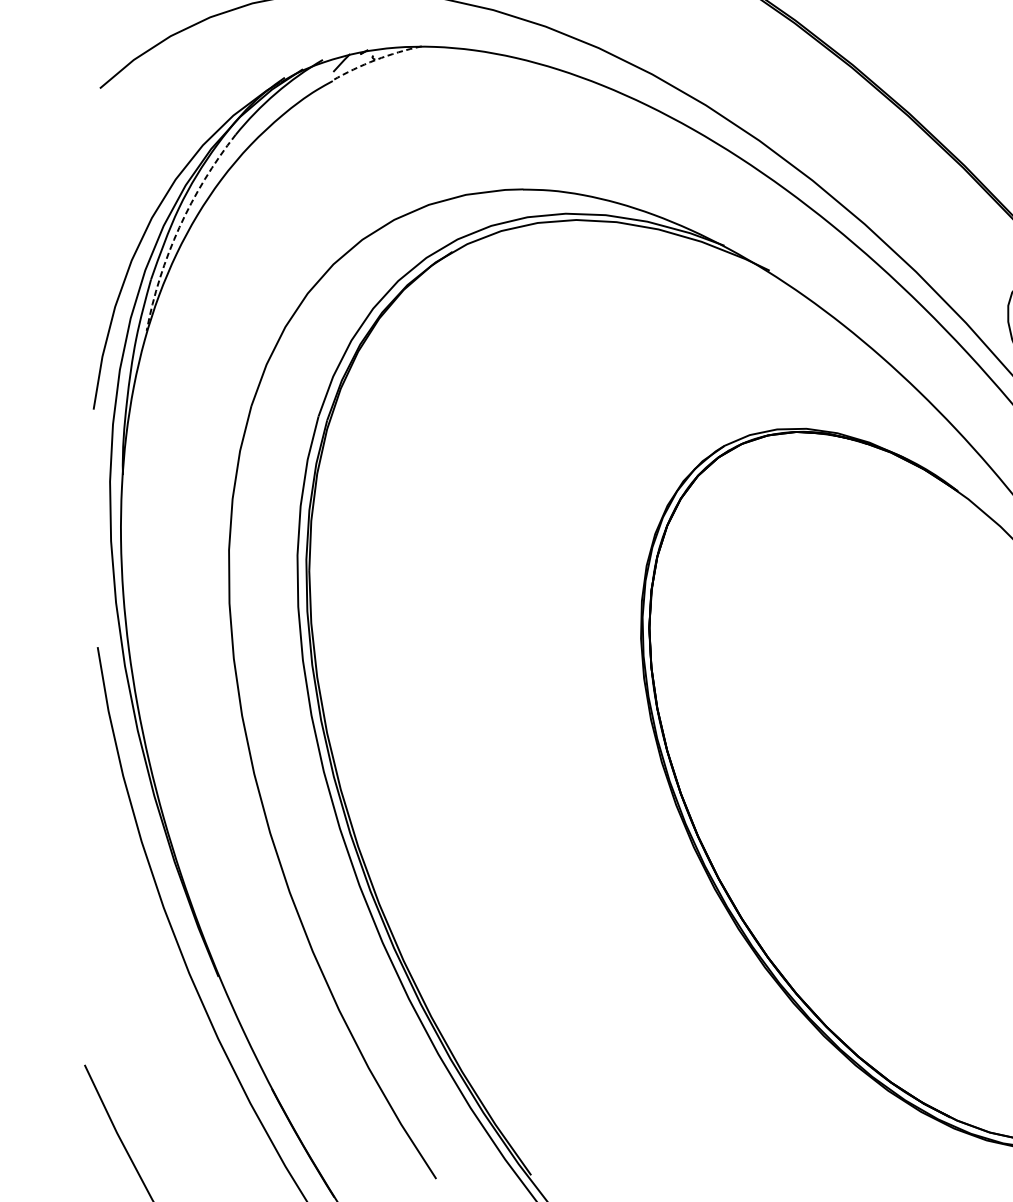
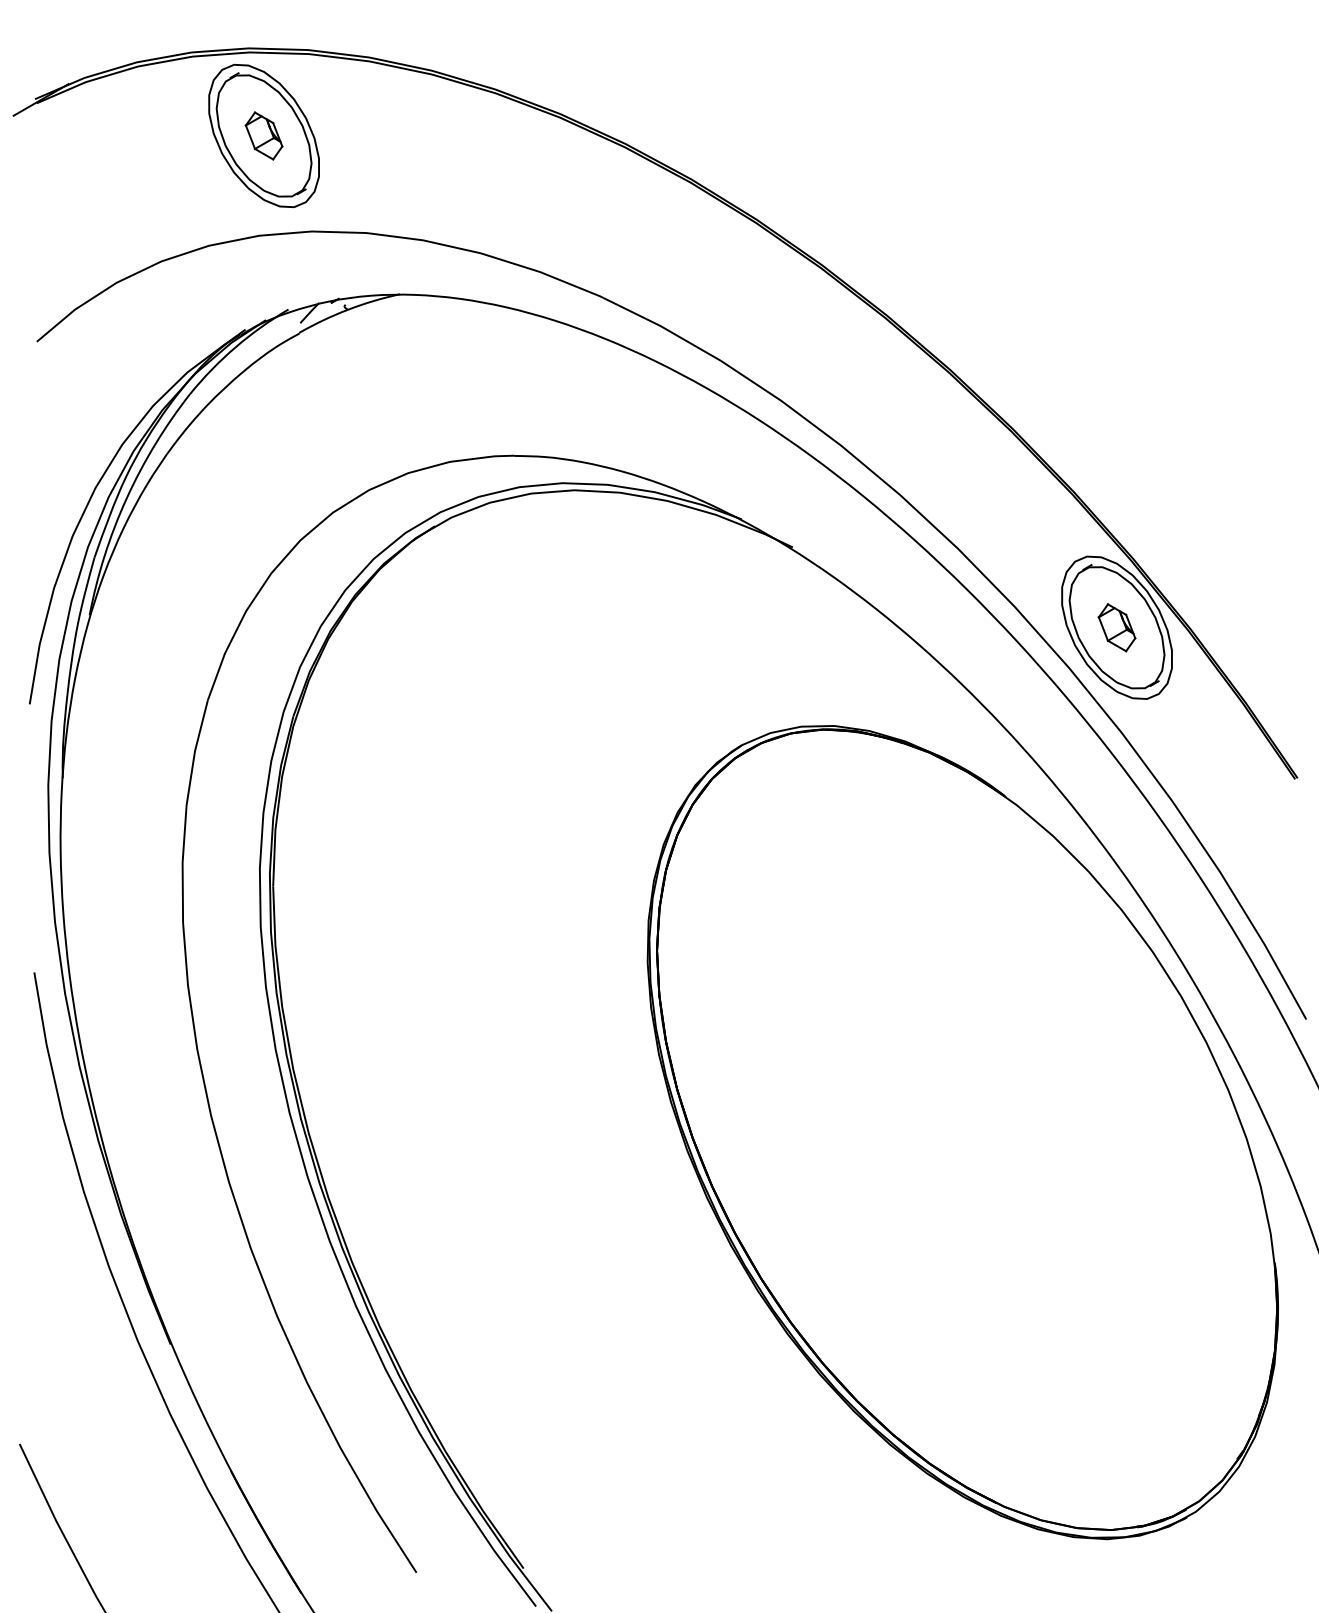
arc: (376, 59) -> (348, 309), dashed -> solid
arc: (179, 227) -> (126, 498), dashed -> solid

